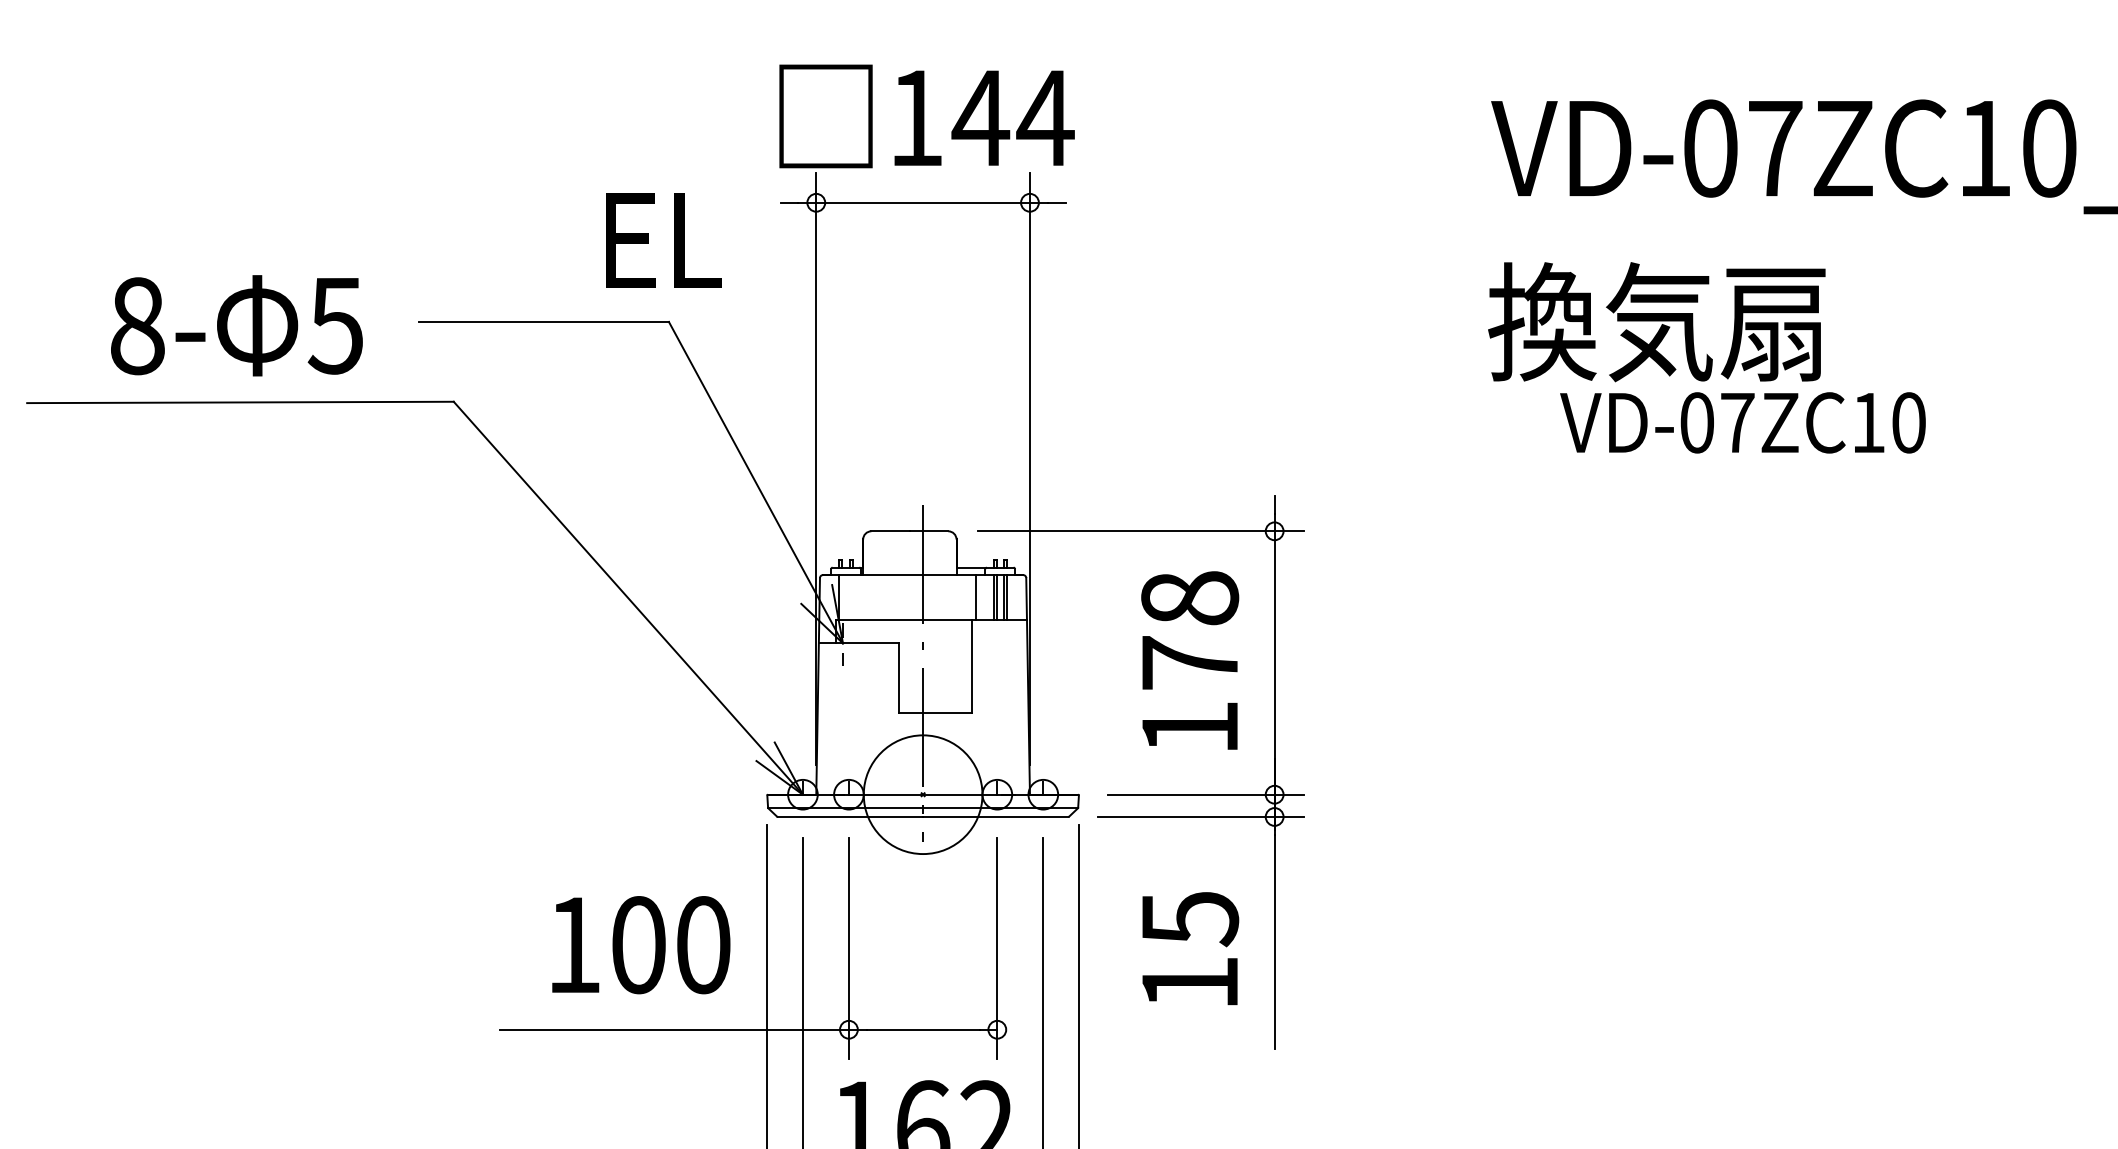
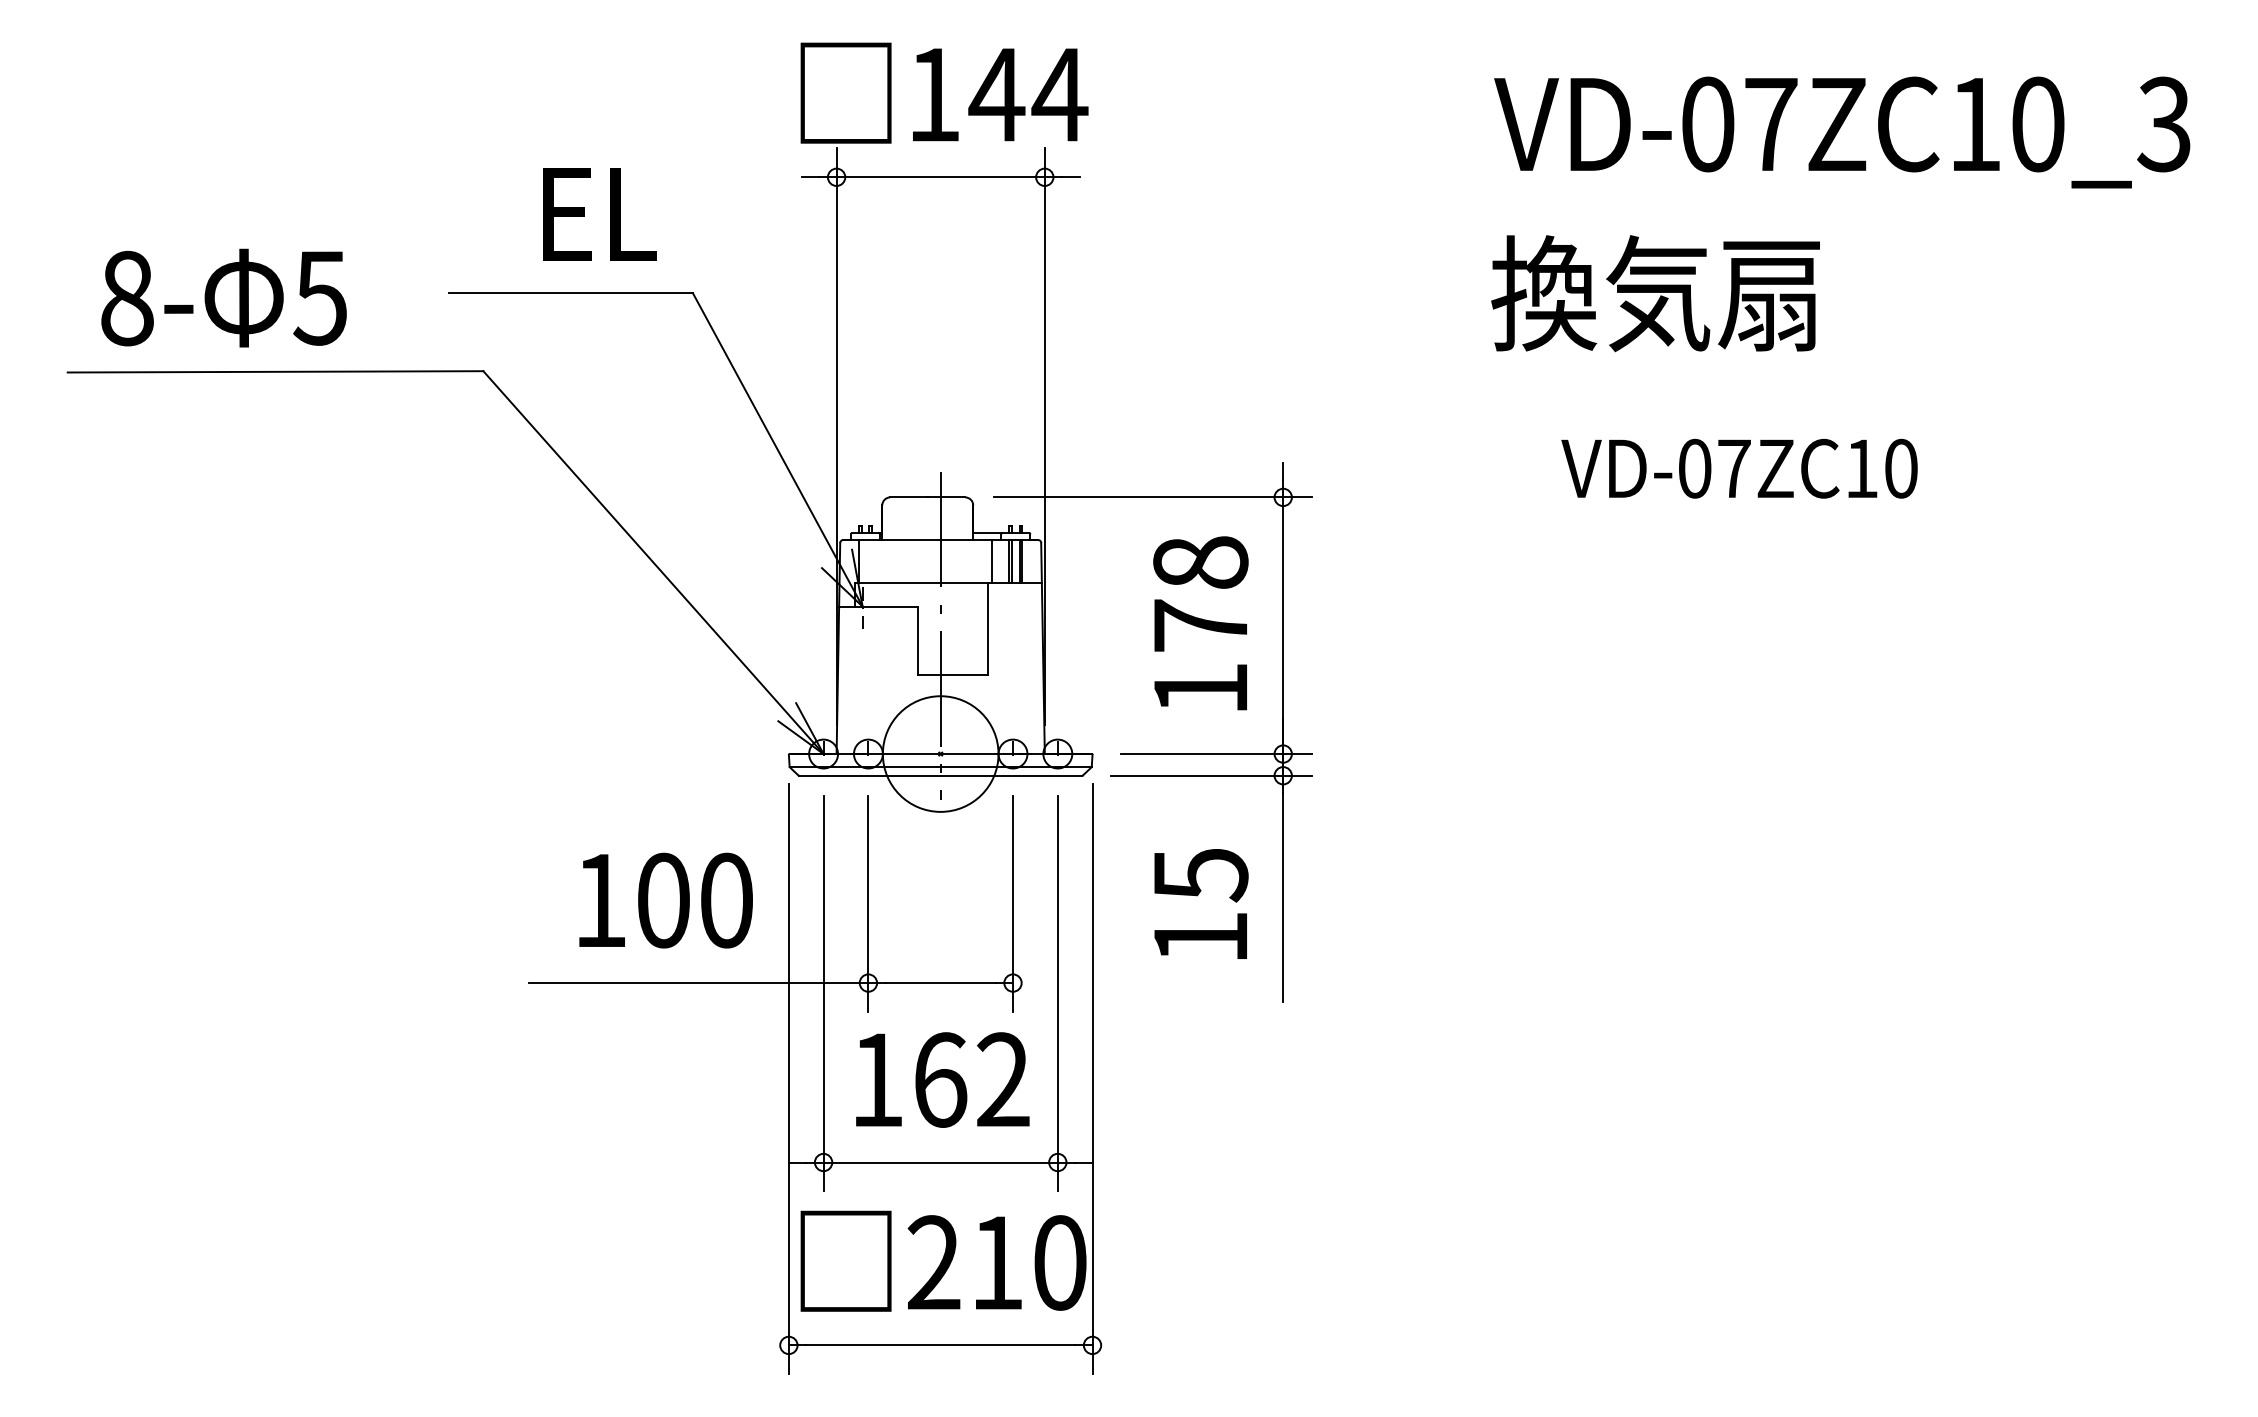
text: (663, 240) -> (599, 214), moved
text: (236, 325) -> (223, 297), moved
text: (1742, 422) -> (1739, 468), moved

